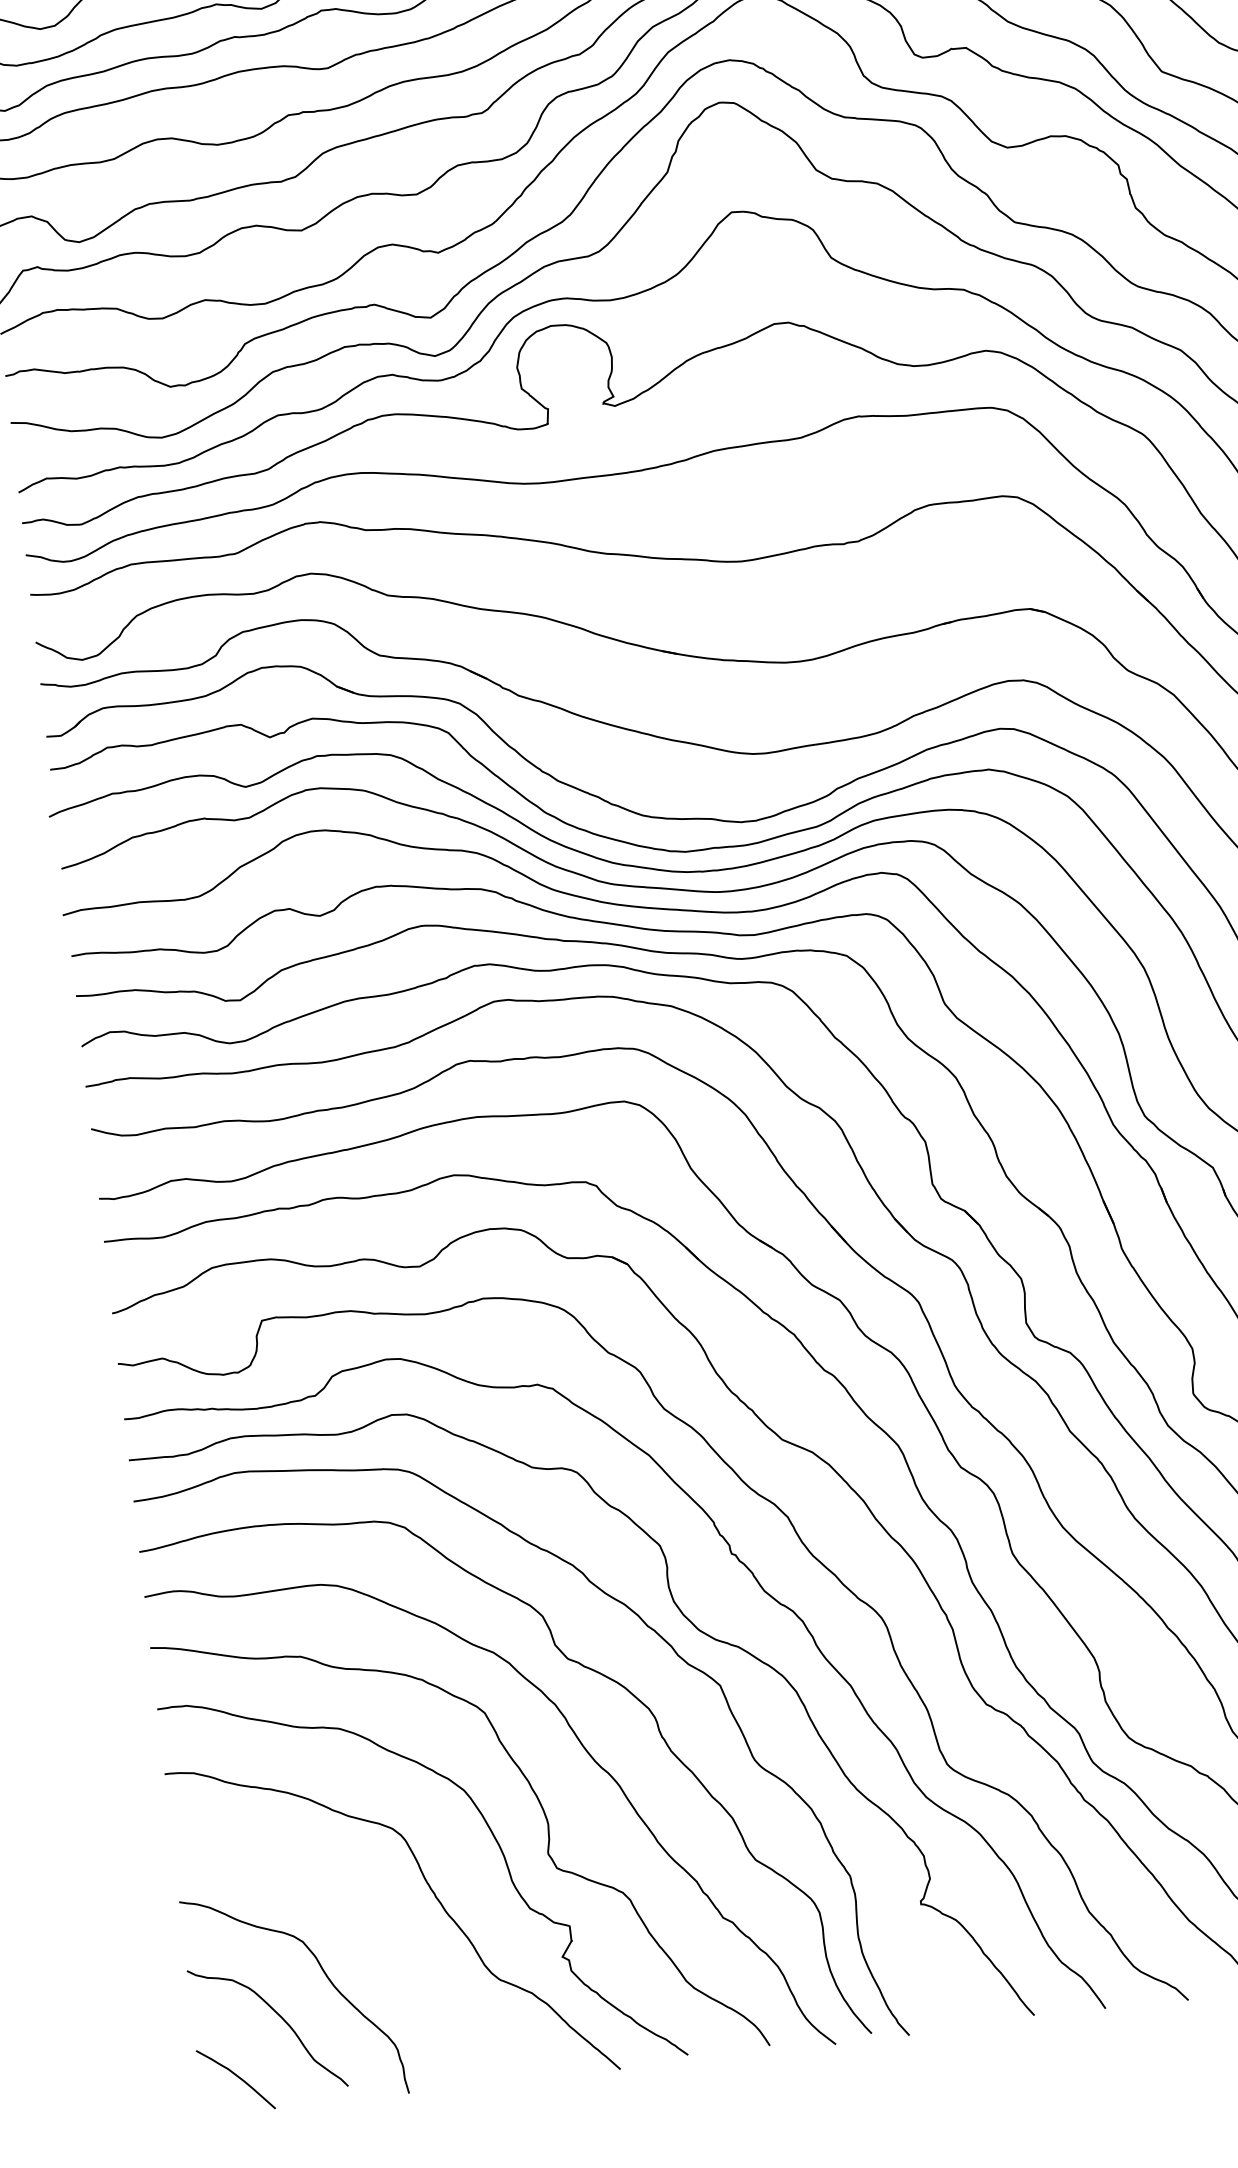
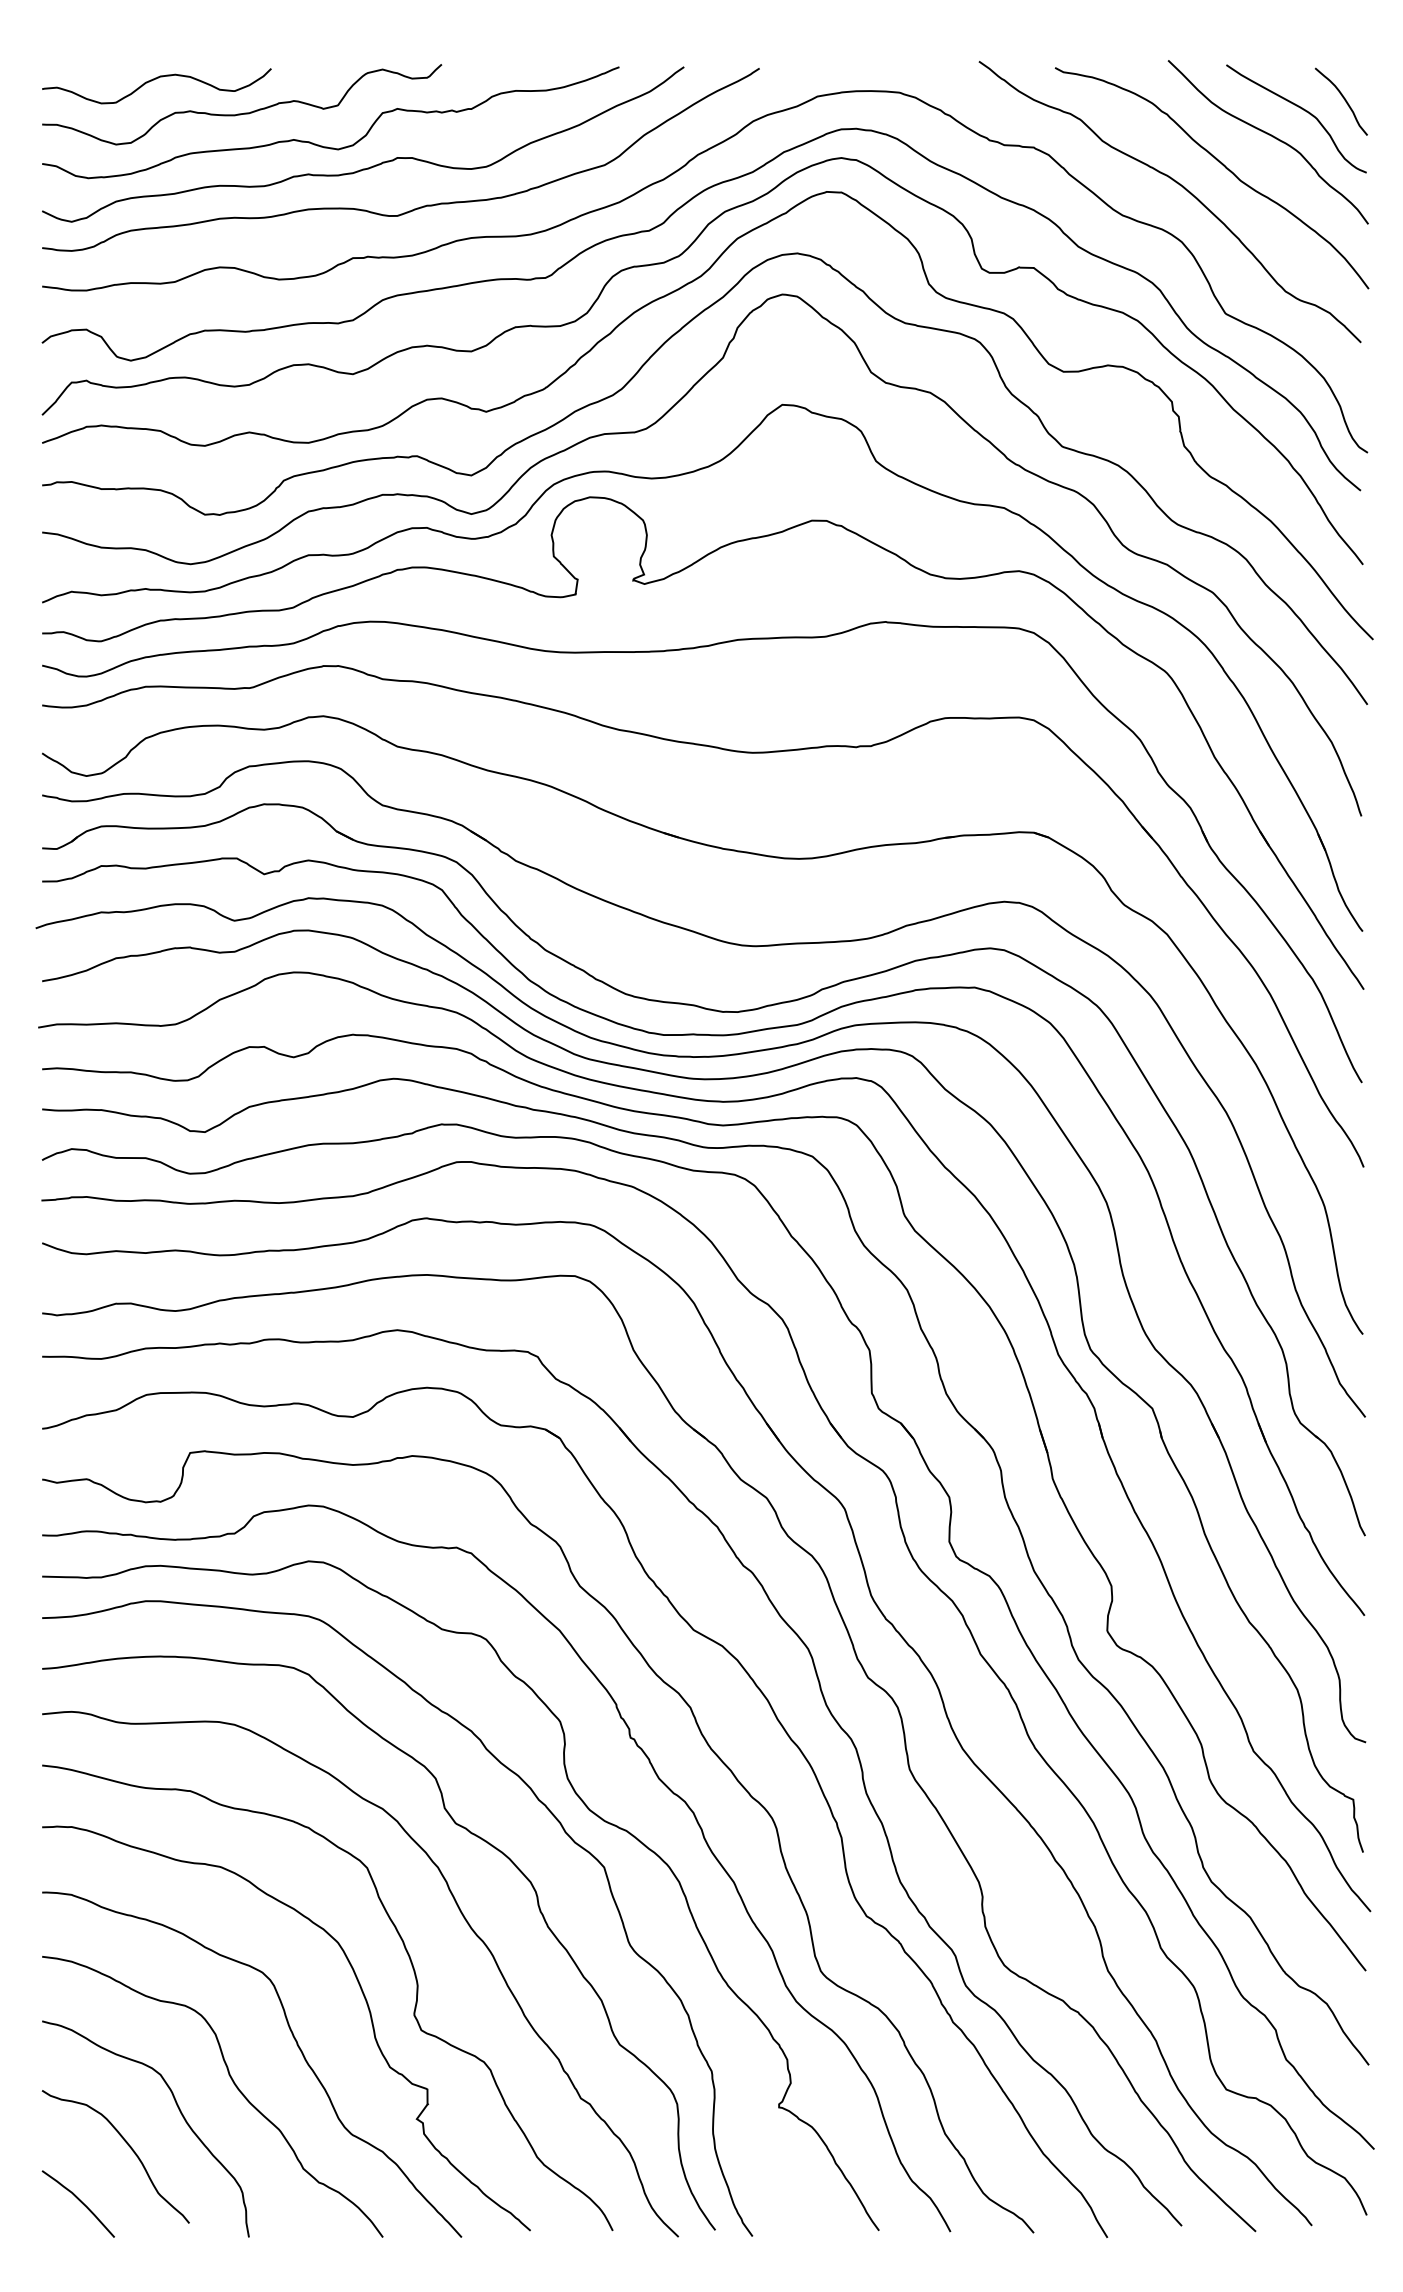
curve: (375, 1941) -> (232, 2082), added

